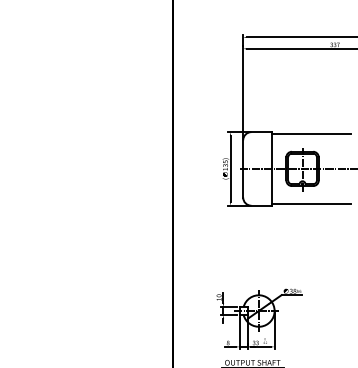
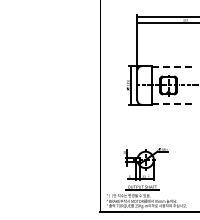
line: (312, 134) -> (173, 67), solid -> dashed
line: (312, 203) -> (173, 103), solid -> dashed

